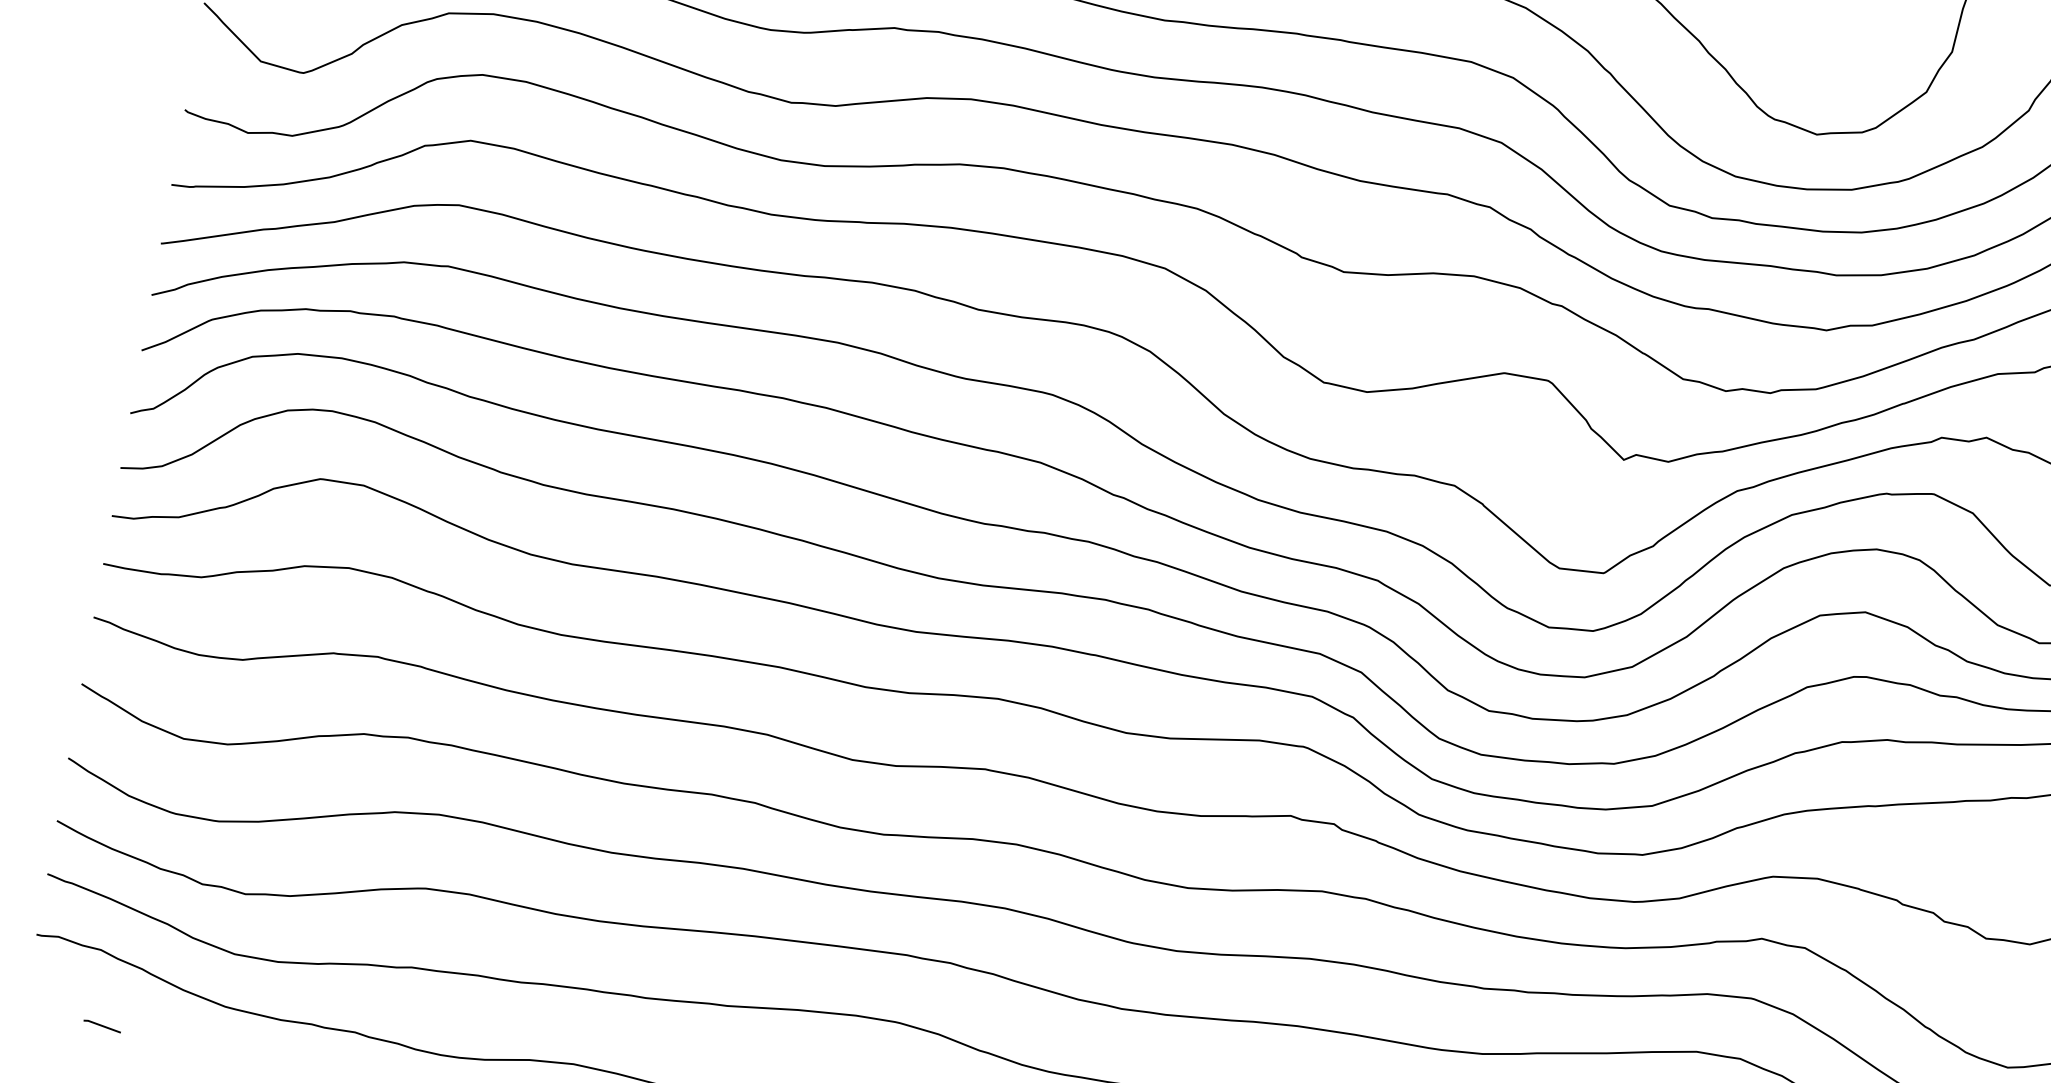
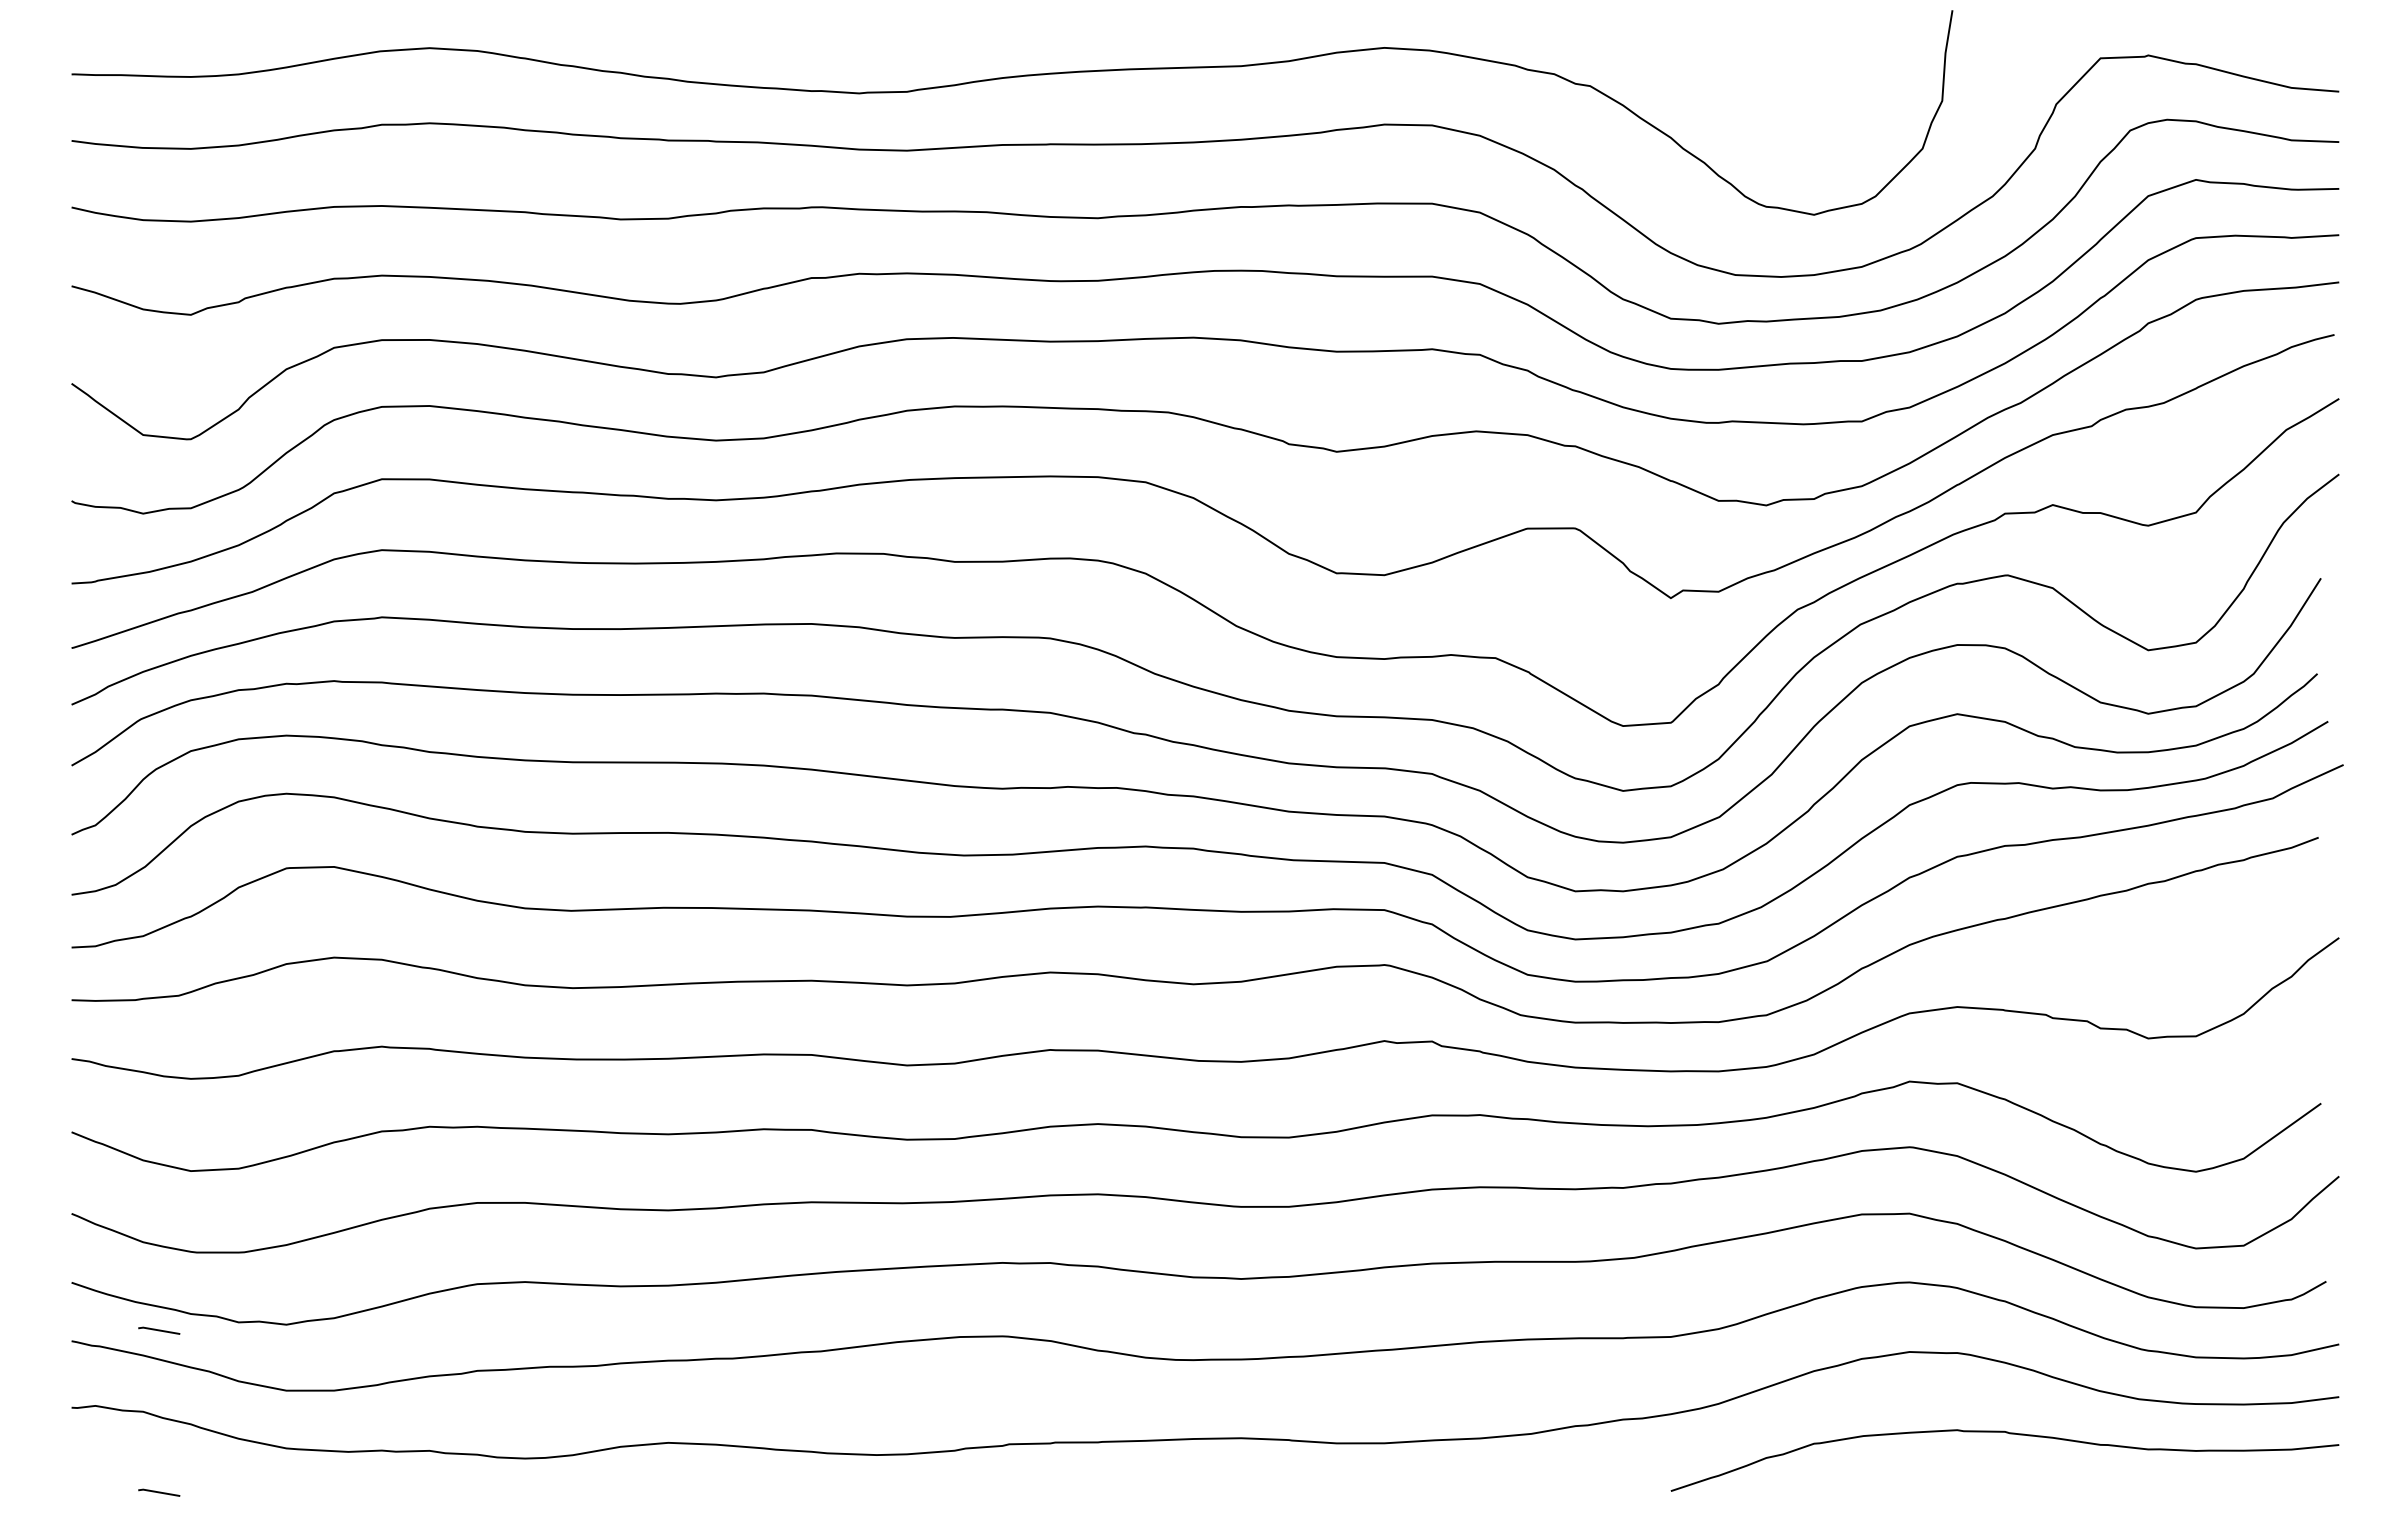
line: (129, 878) -> (159, 1330), added

